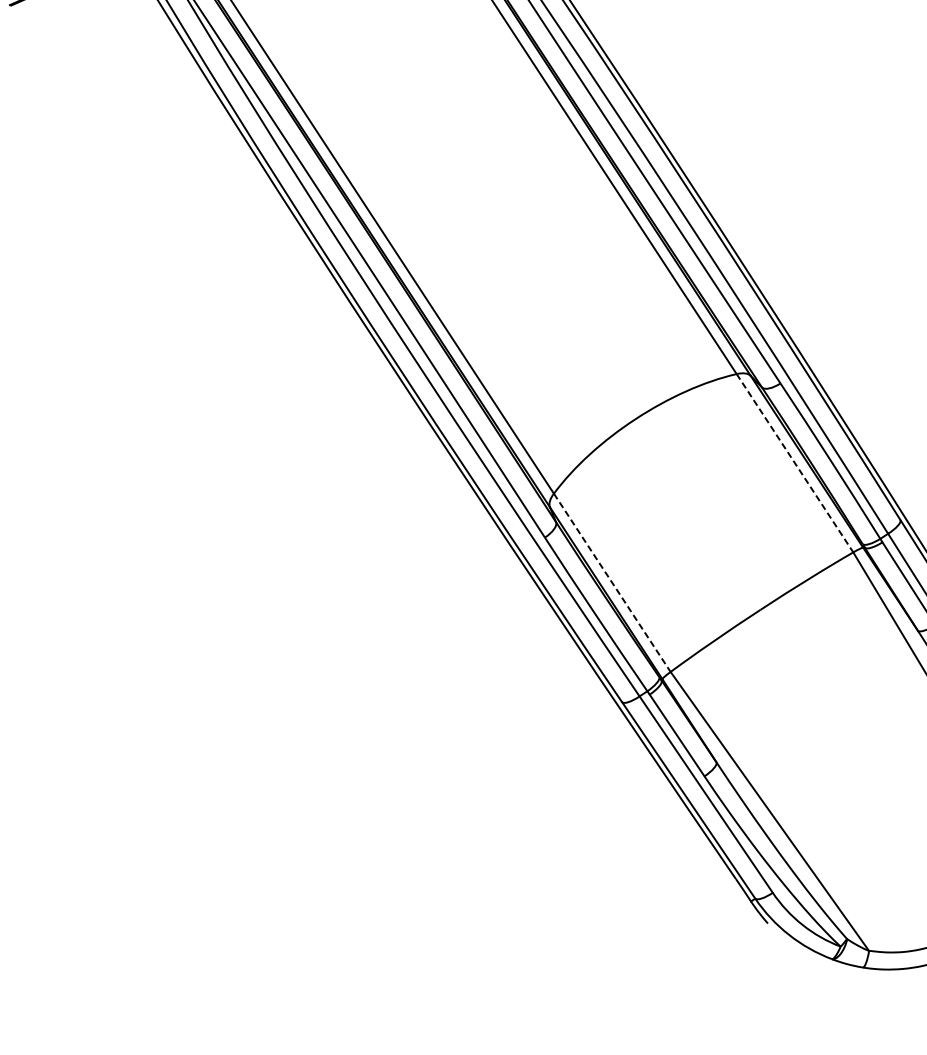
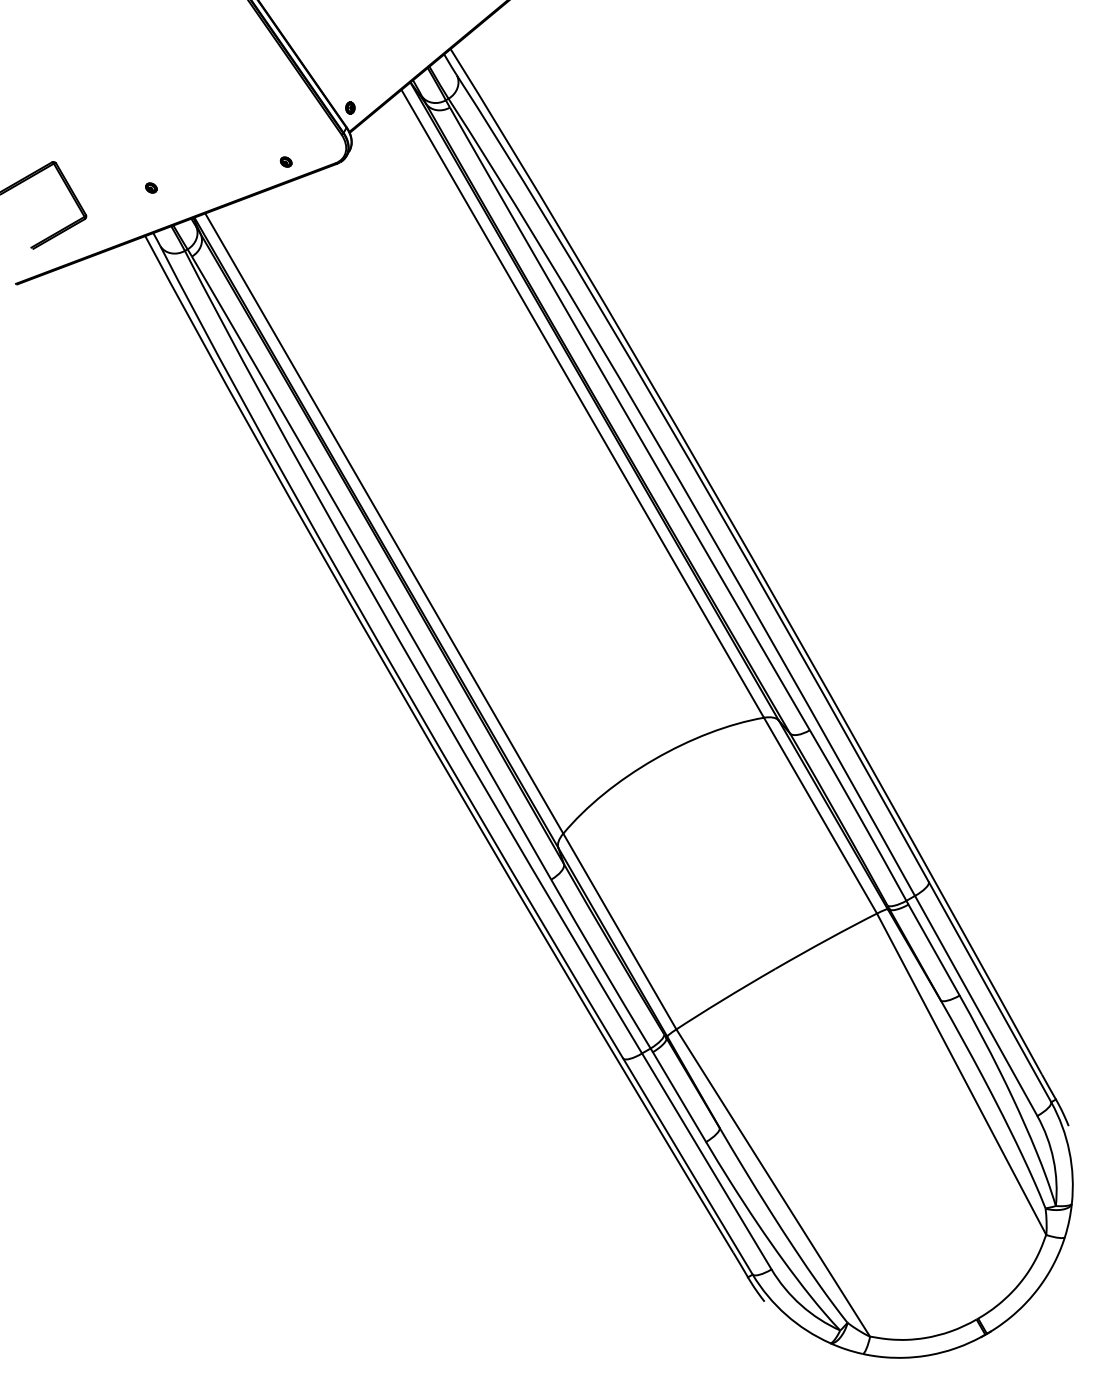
line: (795, 464) -> (820, 816), dashed -> solid
line: (612, 582) -> (620, 931), dashed -> solid

